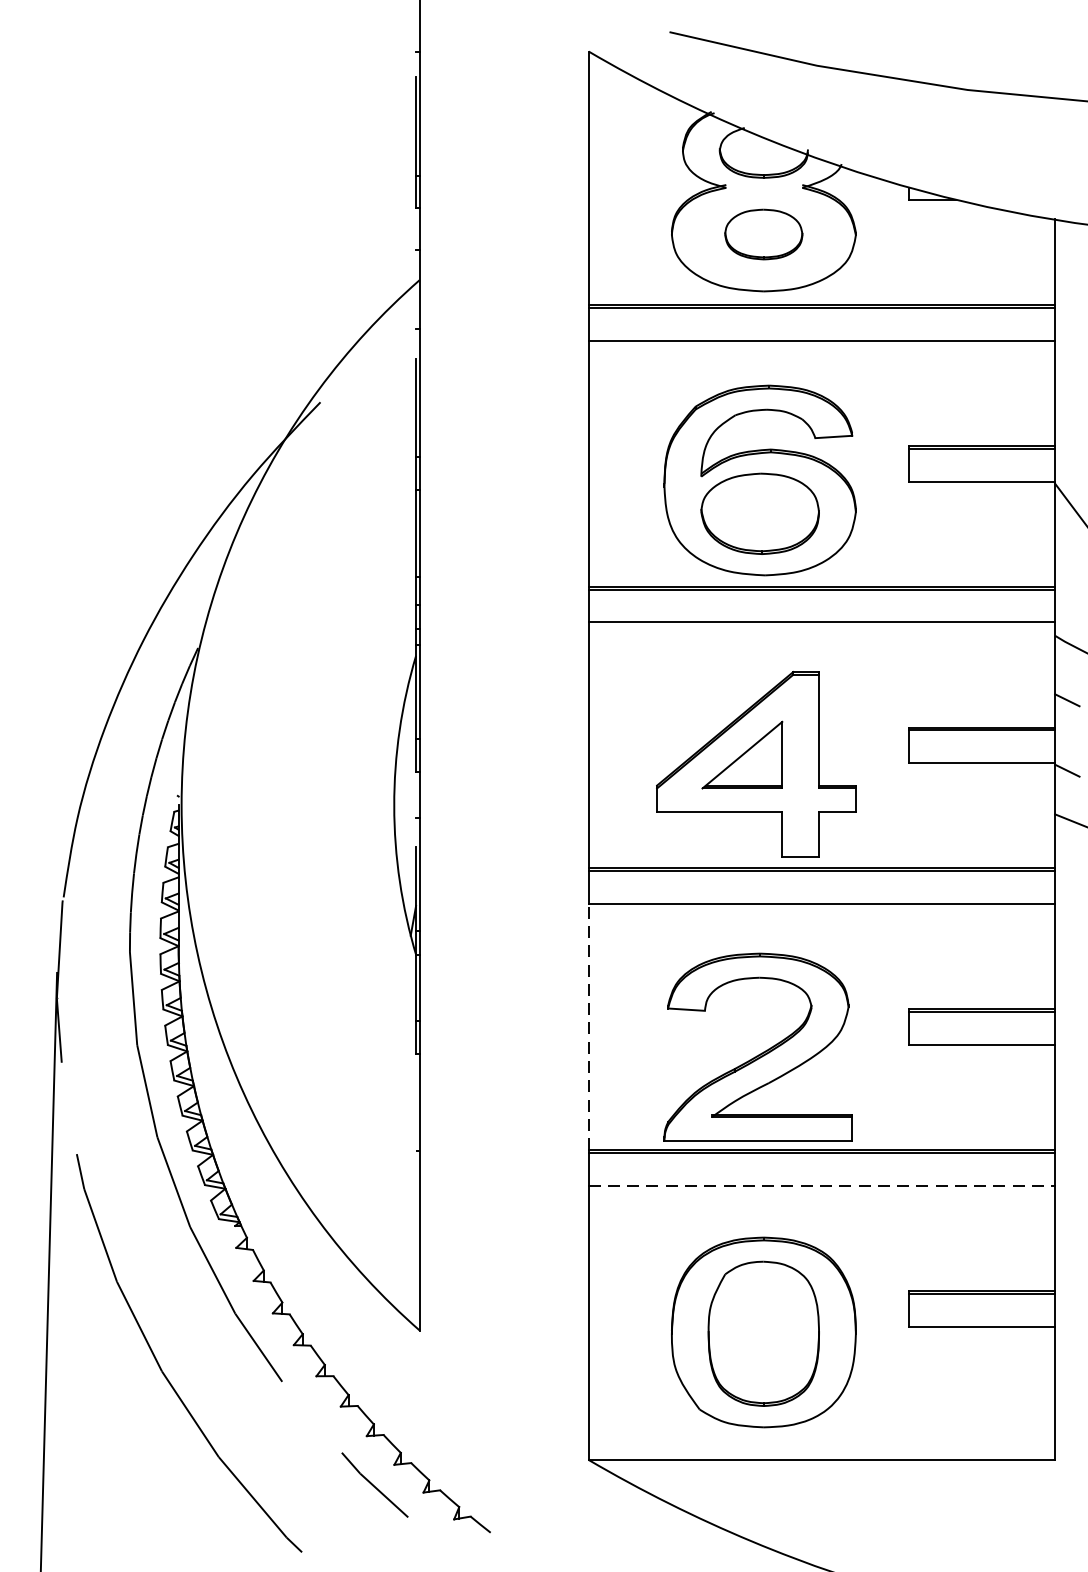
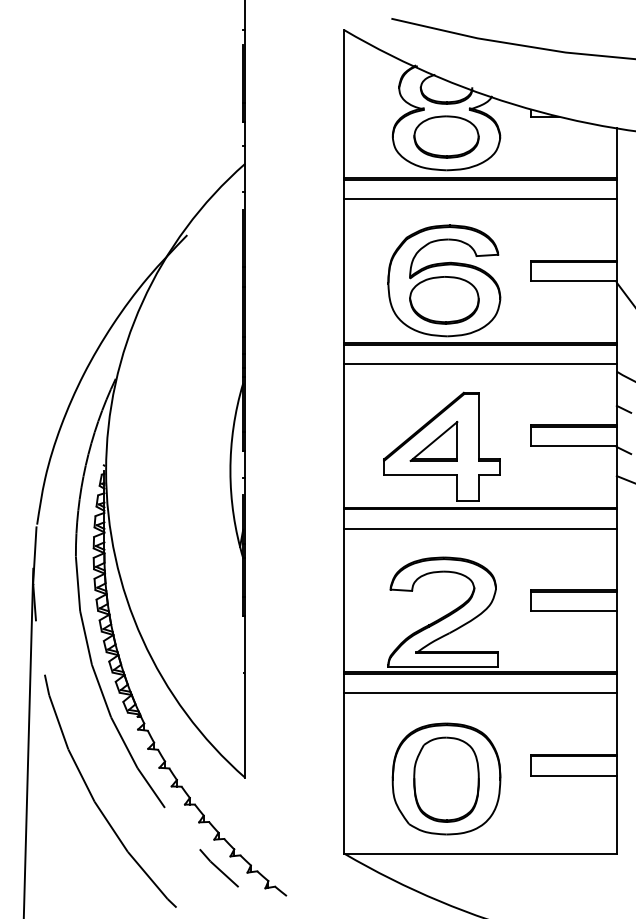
part: (763, 233) -> (446, 136), size x1.43
line: (589, 1027) -> (344, 600), dashed -> solid
line: (821, 1186) -> (480, 693), dashed -> solid

